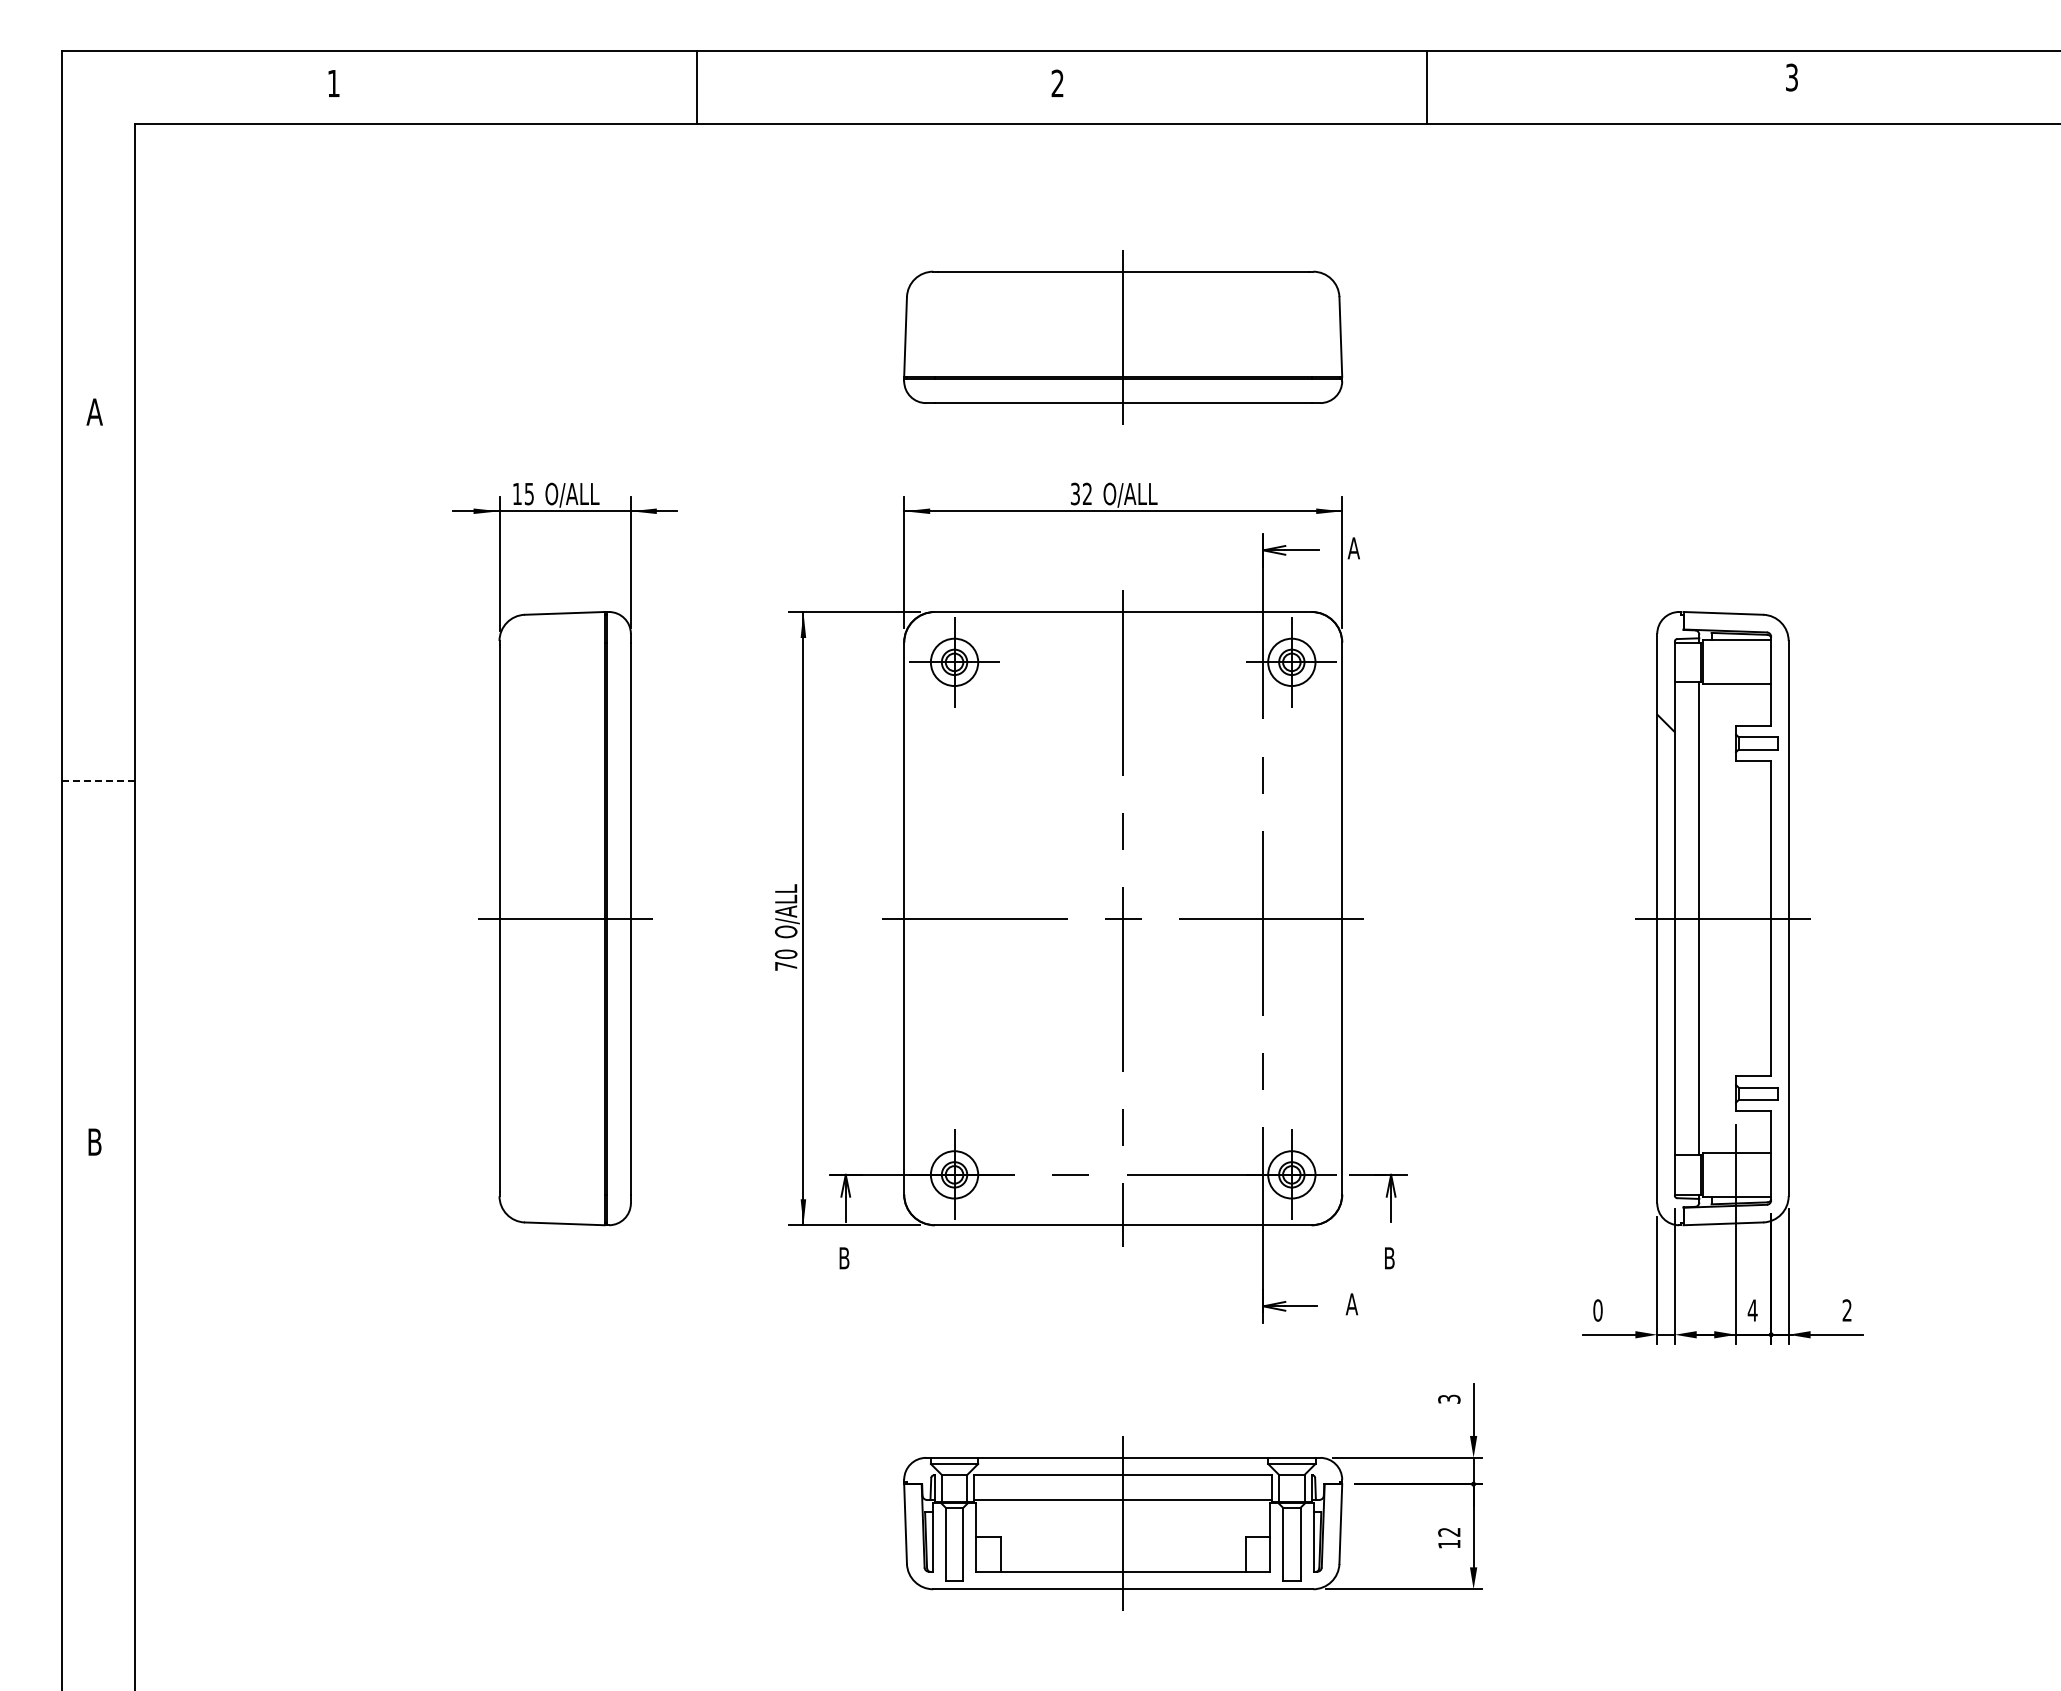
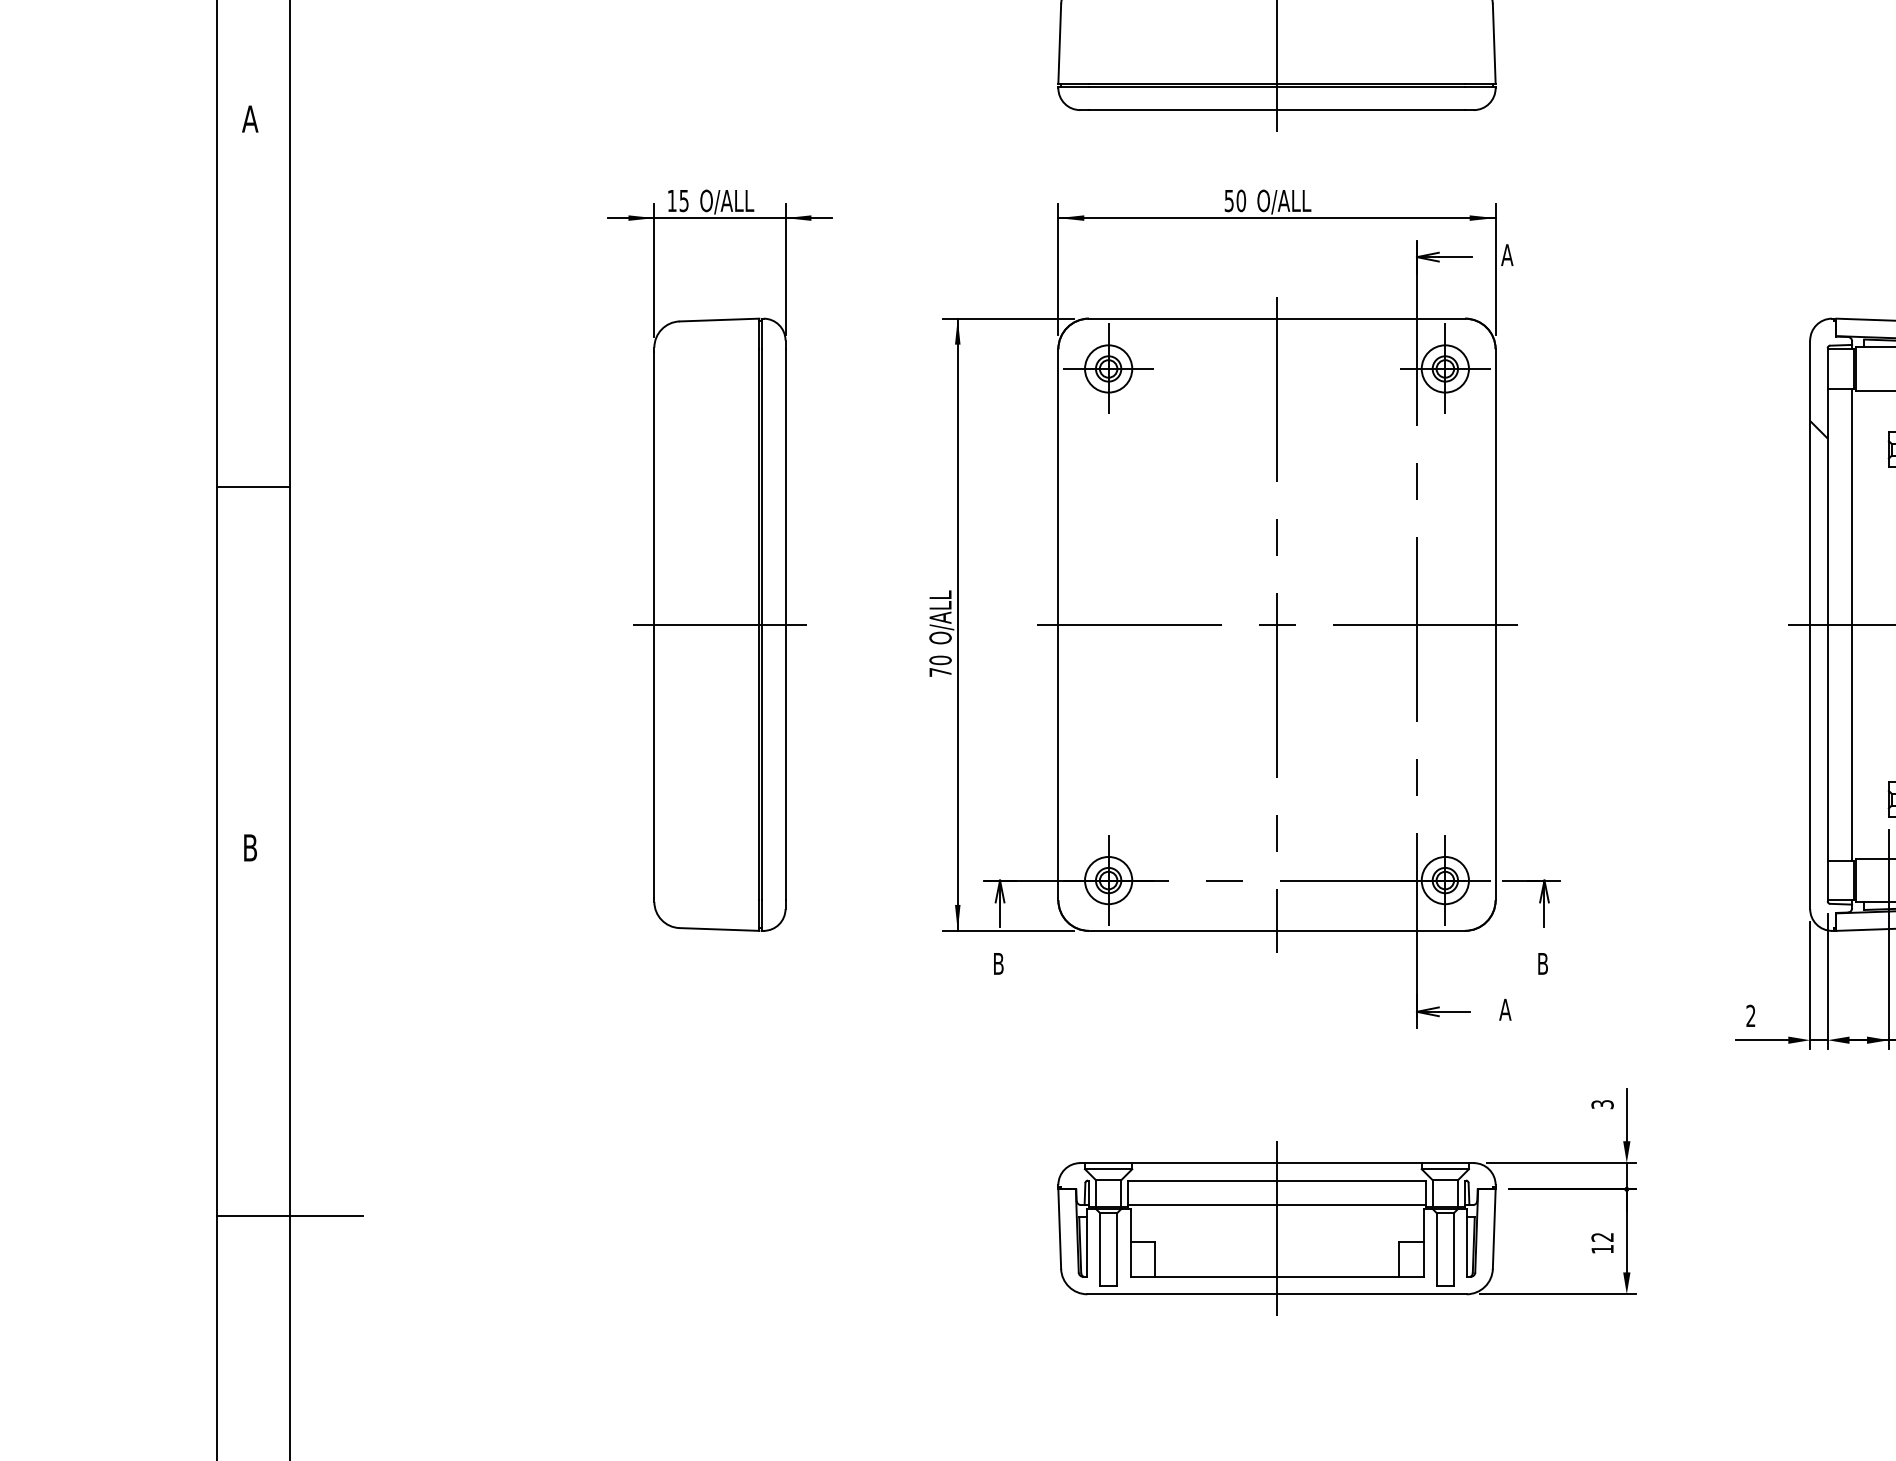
text: (1081, 493) -> (1235, 200), 32 -> 50
line: (98, 780) -> (254, 486), dashed -> solid
text: (1597, 1310) -> (1750, 1015), 0 -> 2
line: (134, 1510) -> (289, 1215), added

